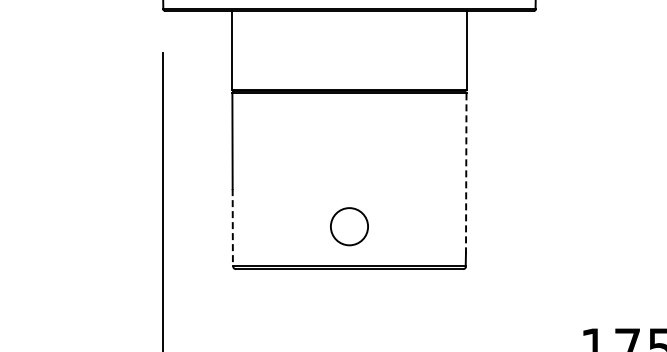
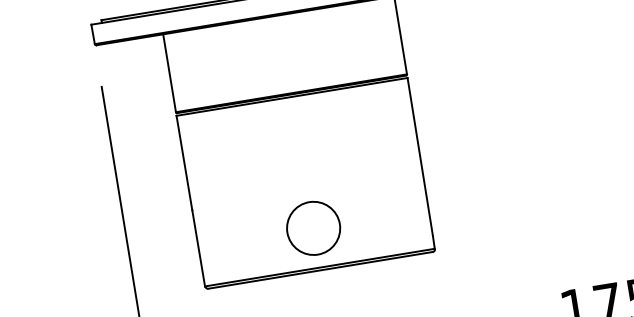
line: (466, 173) -> (420, 157), dashed -> solid
circle: (349, 226) -> (313, 228), size x1.43
line: (232, 227) -> (198, 248), dashed -> solid

